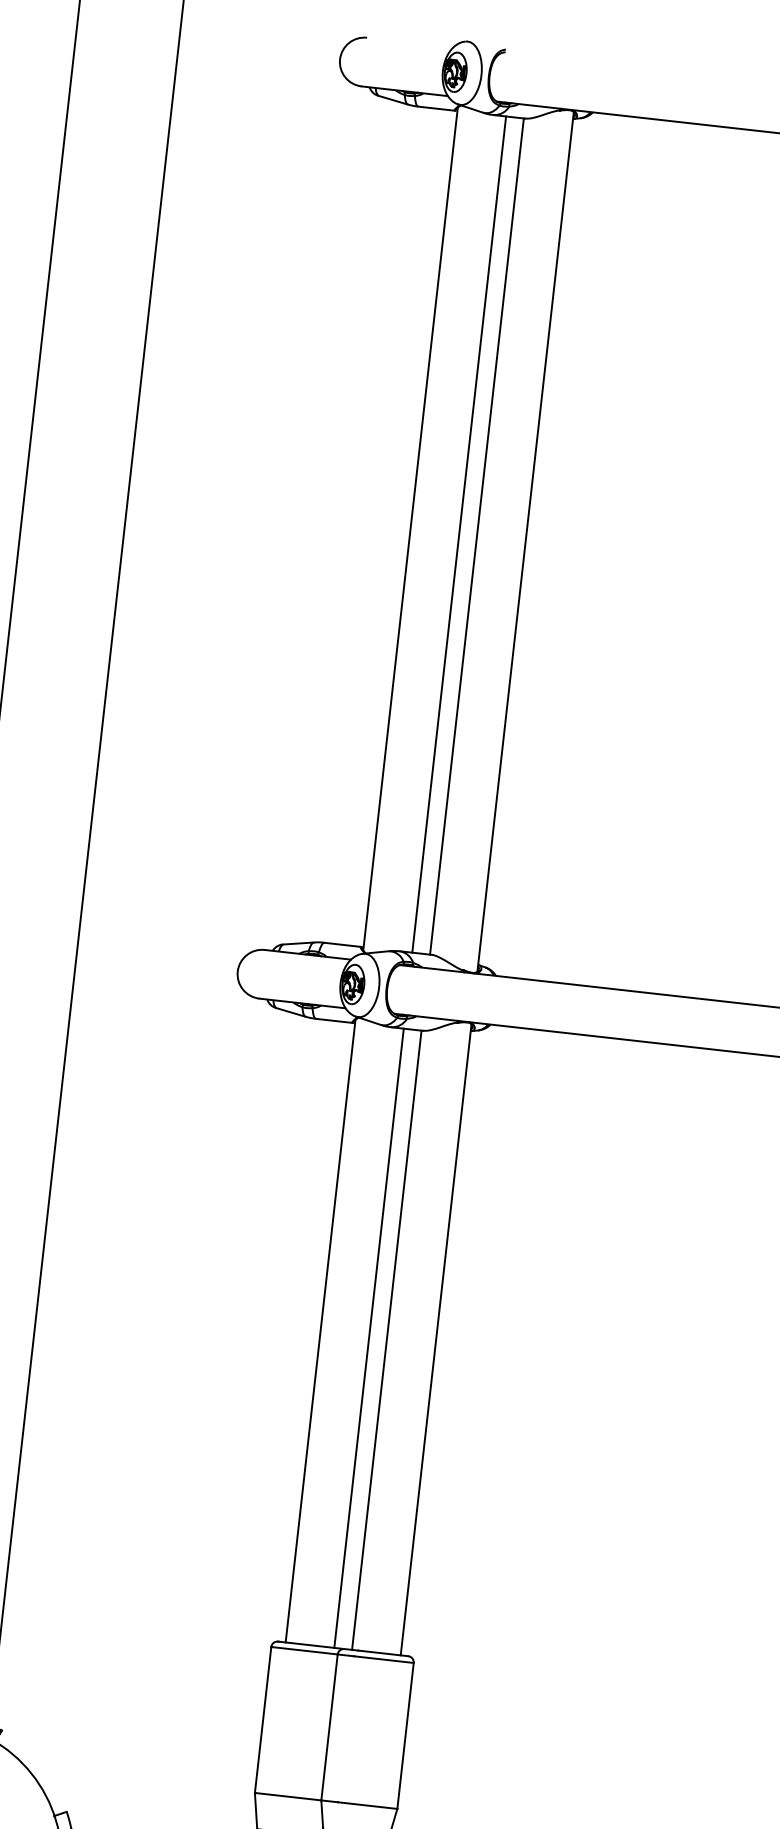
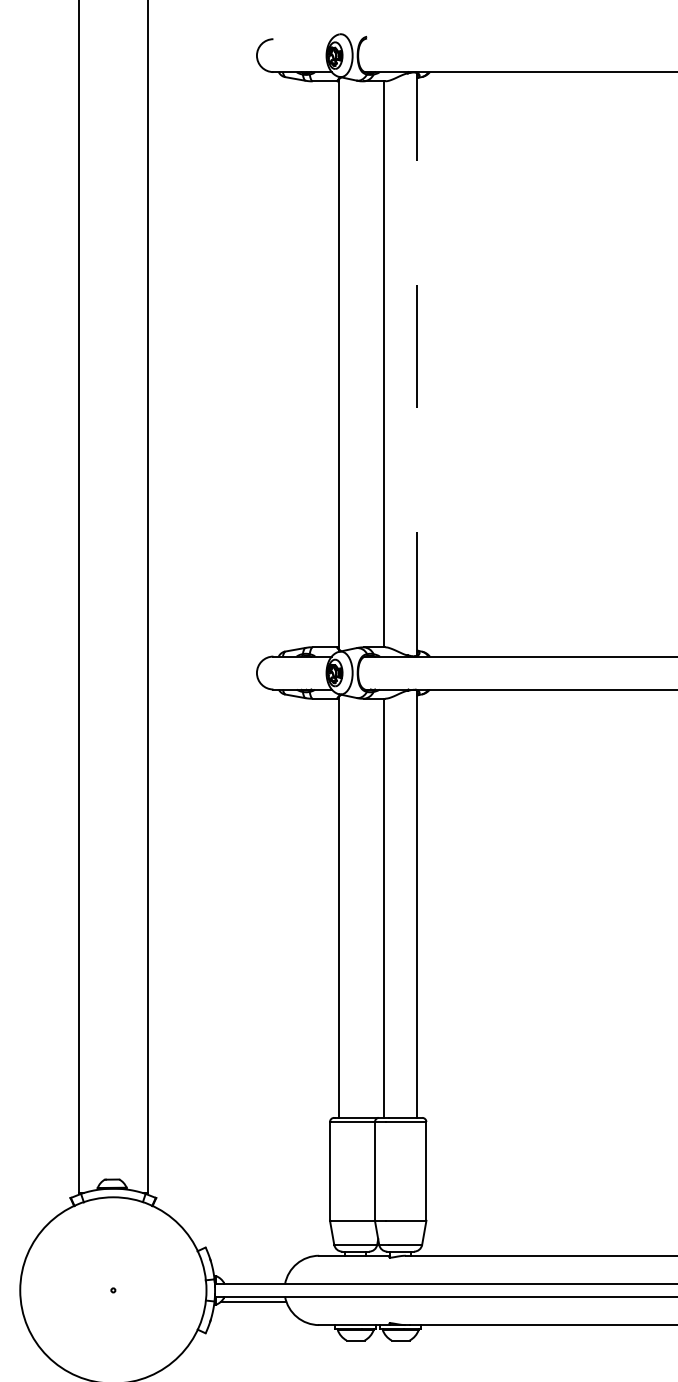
line: (459, 534) -> (372, 364), removed
line: (526, 542) -> (417, 364), solid -> dashed
line: (369, 1337) -> (372, 907), removed

